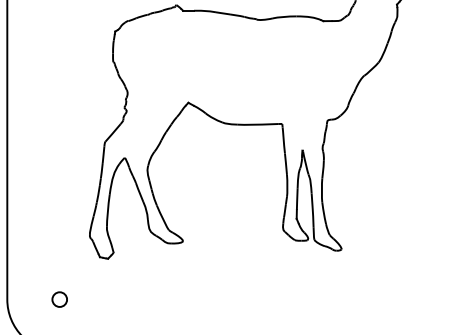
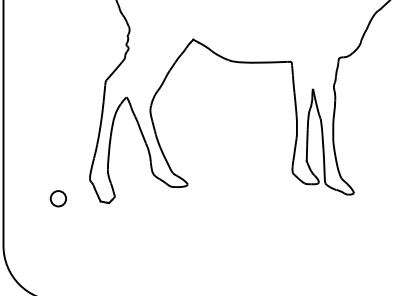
circle: (59, 299) -> (58, 198), moved

